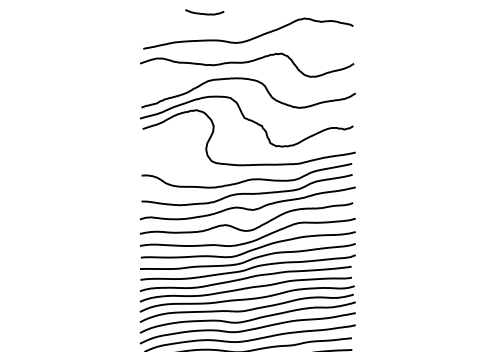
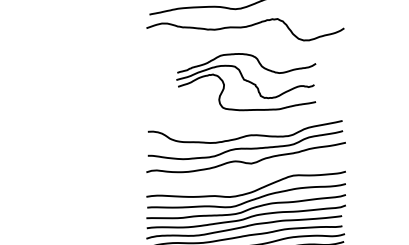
part: (247, 121) -> (245, 81), size x0.7
curve: (244, 229) -> (243, 181), removed

